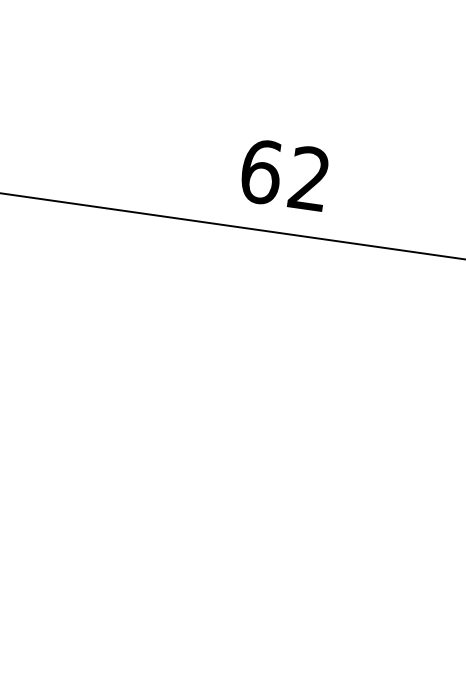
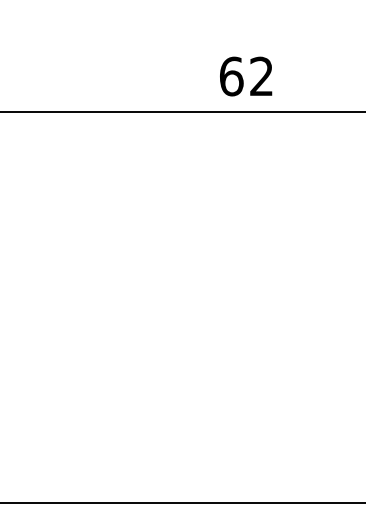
text: (285, 175) -> (246, 76), moved

